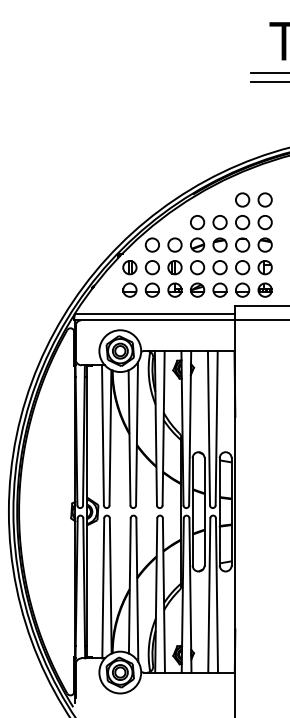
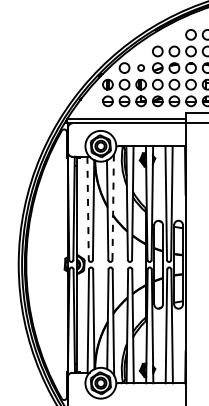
circle: (174, 244) -> (140, 67), size x0.6
line: (137, 433) -> (113, 206), solid -> dashed
line: (102, 435) -> (87, 208), solid -> dashed

